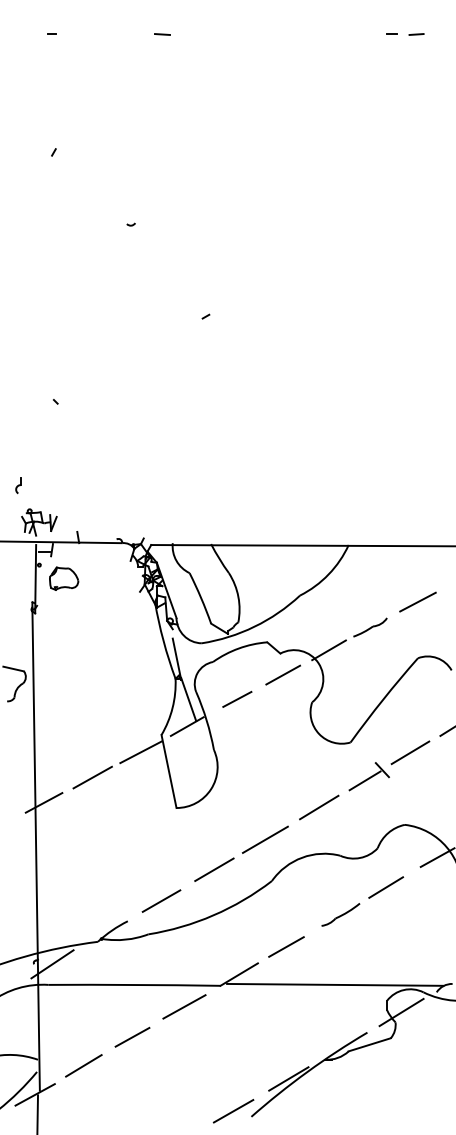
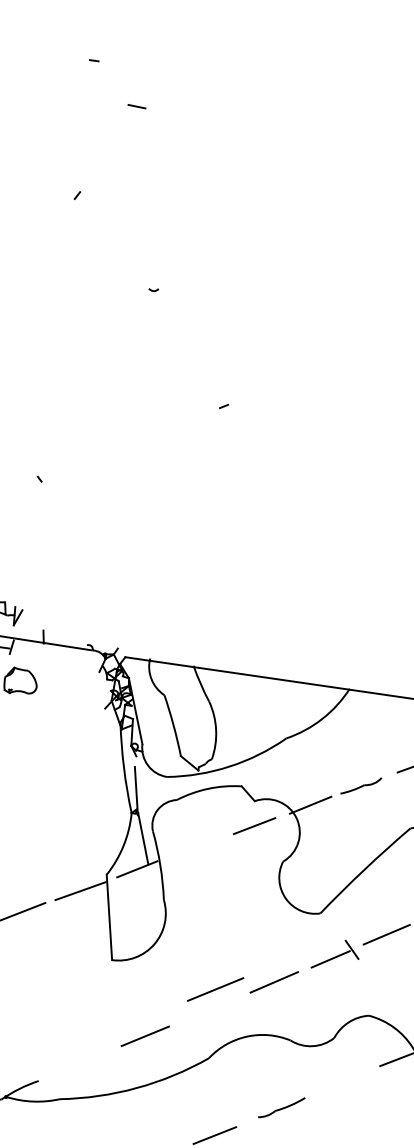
line: (162, 34) -> (136, 106), moved
line: (237, 698) -> (198, 845), removed
line: (264, 839) -> (214, 988), moved
line: (386, 887) -> (338, 1083), removed
line: (161, 900) -> (80, 1062), removed

